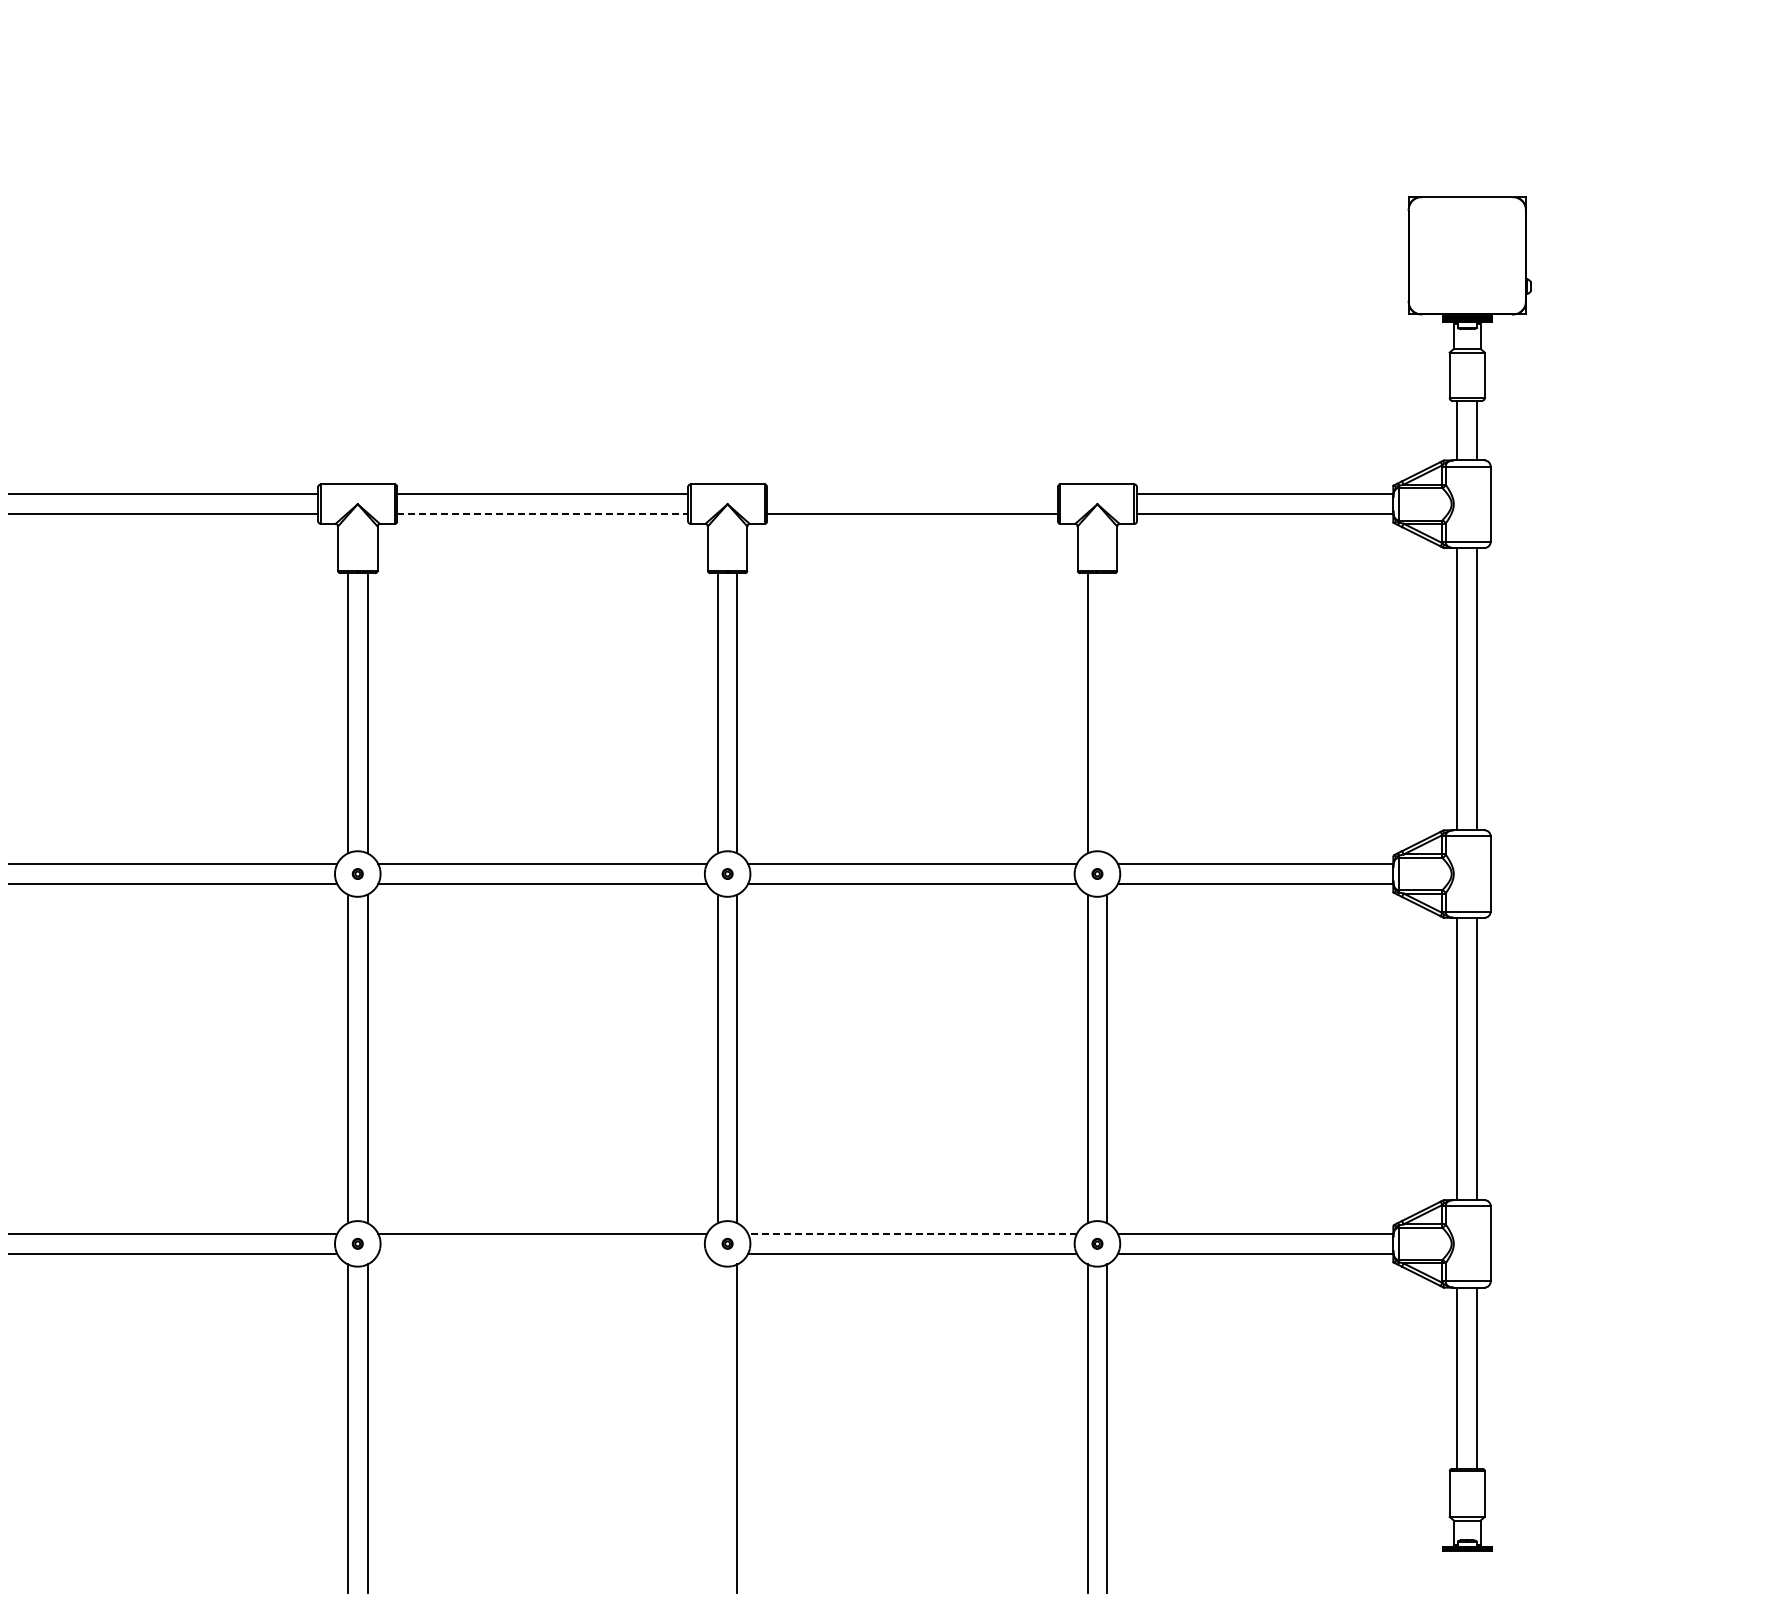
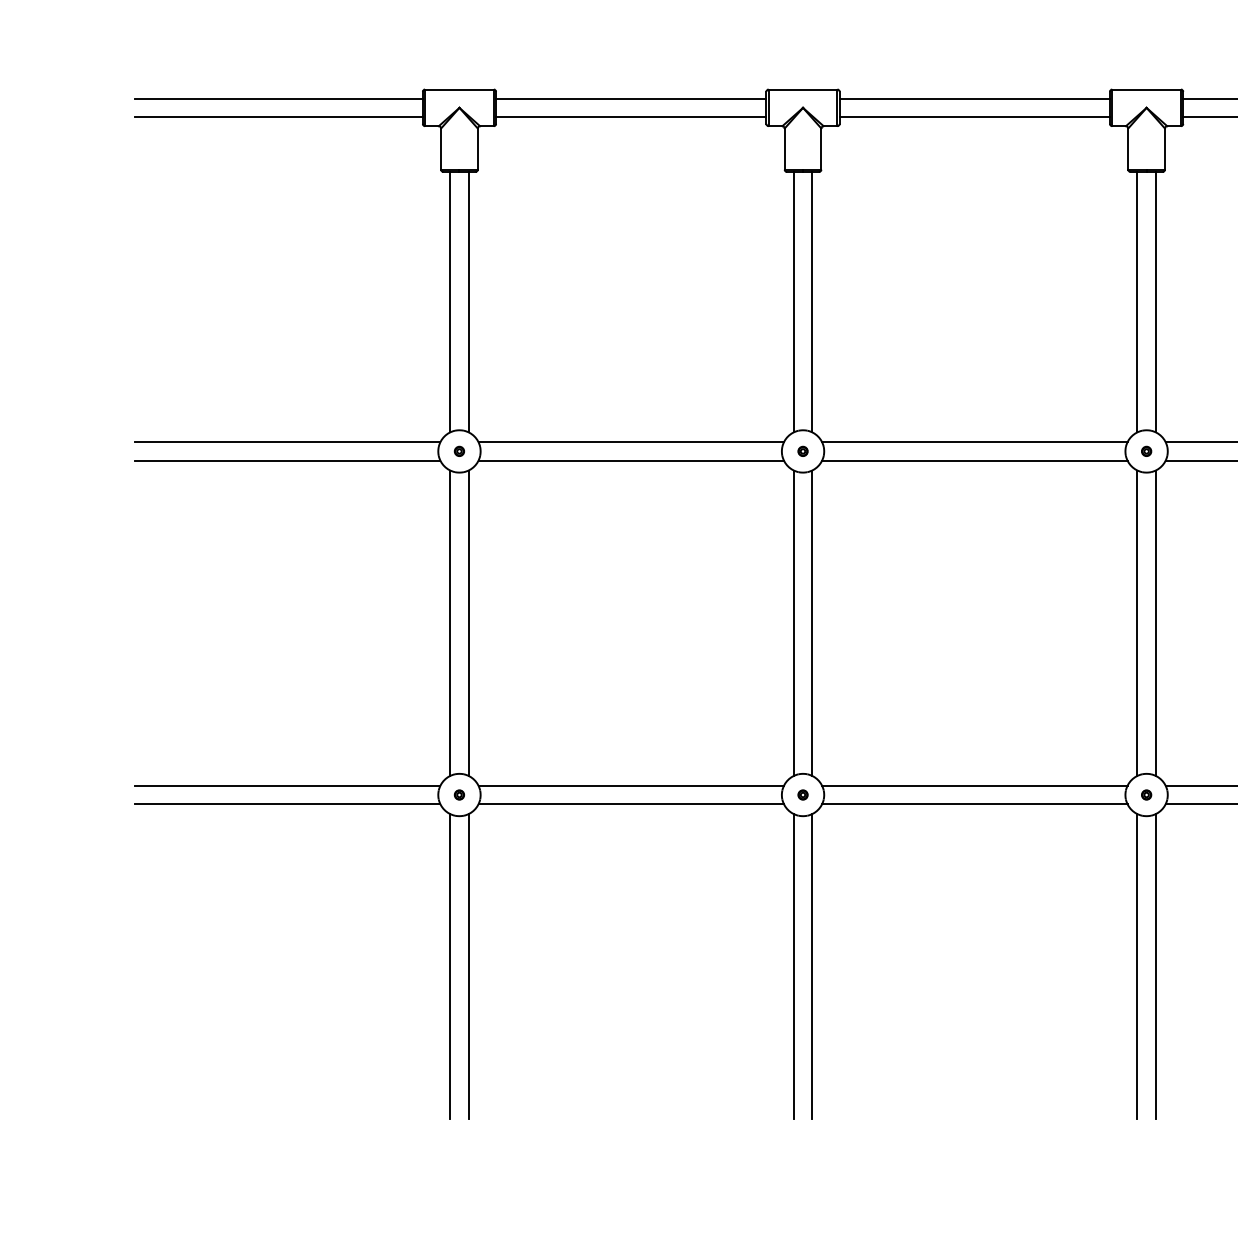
line: (912, 494) -> (974, 98), added
line: (543, 514) -> (631, 117), dashed -> solid
line: (1107, 713) -> (1155, 302), added
line: (912, 1234) -> (974, 786), dashed -> solid
line: (542, 1253) -> (631, 803), added
line: (717, 1428) -> (793, 966), added

